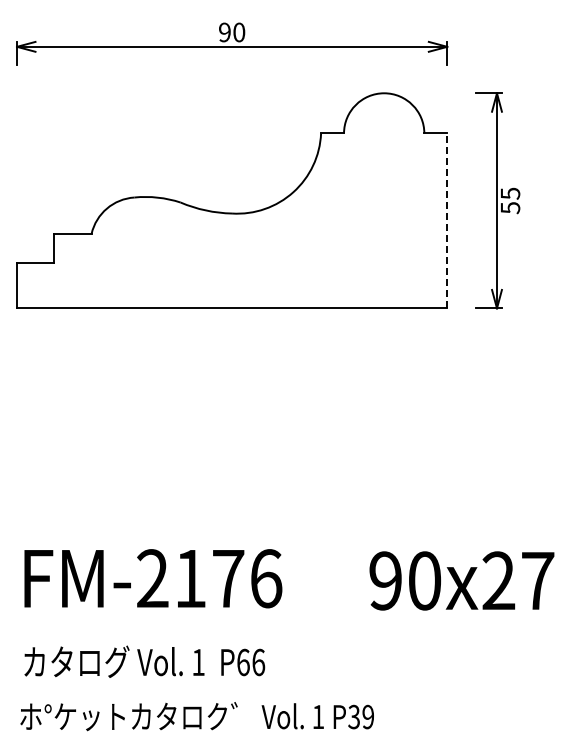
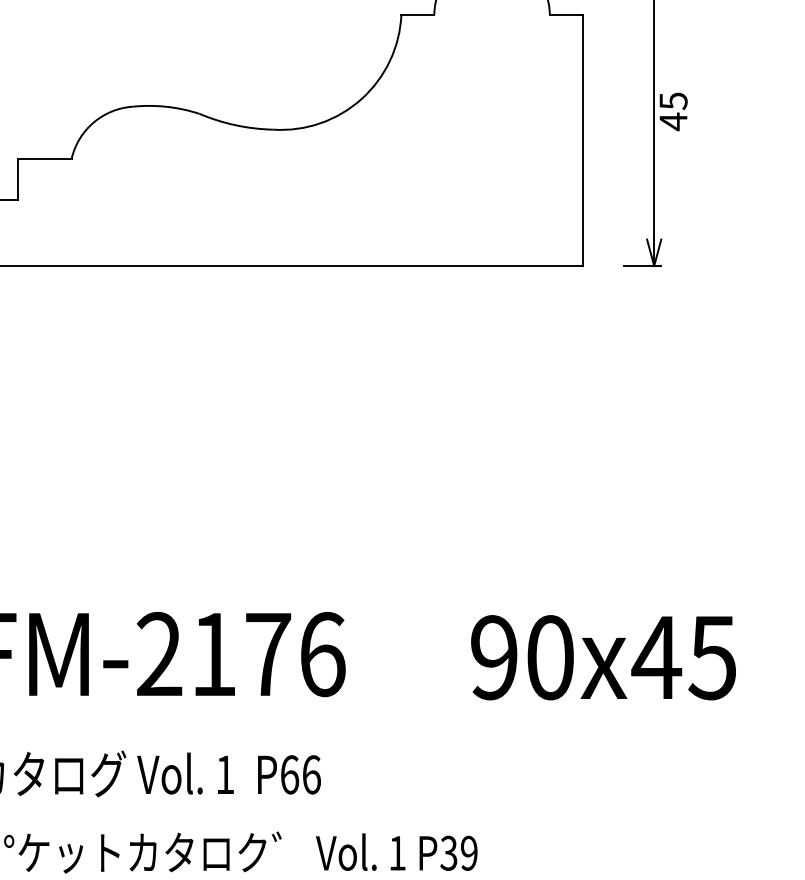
text: (510, 207) -> (673, 121), 55 -> 45
line: (447, 220) -> (583, 139), dashed -> solid
text: (517, 580) -> (683, 657), 90x27 -> 90x45

